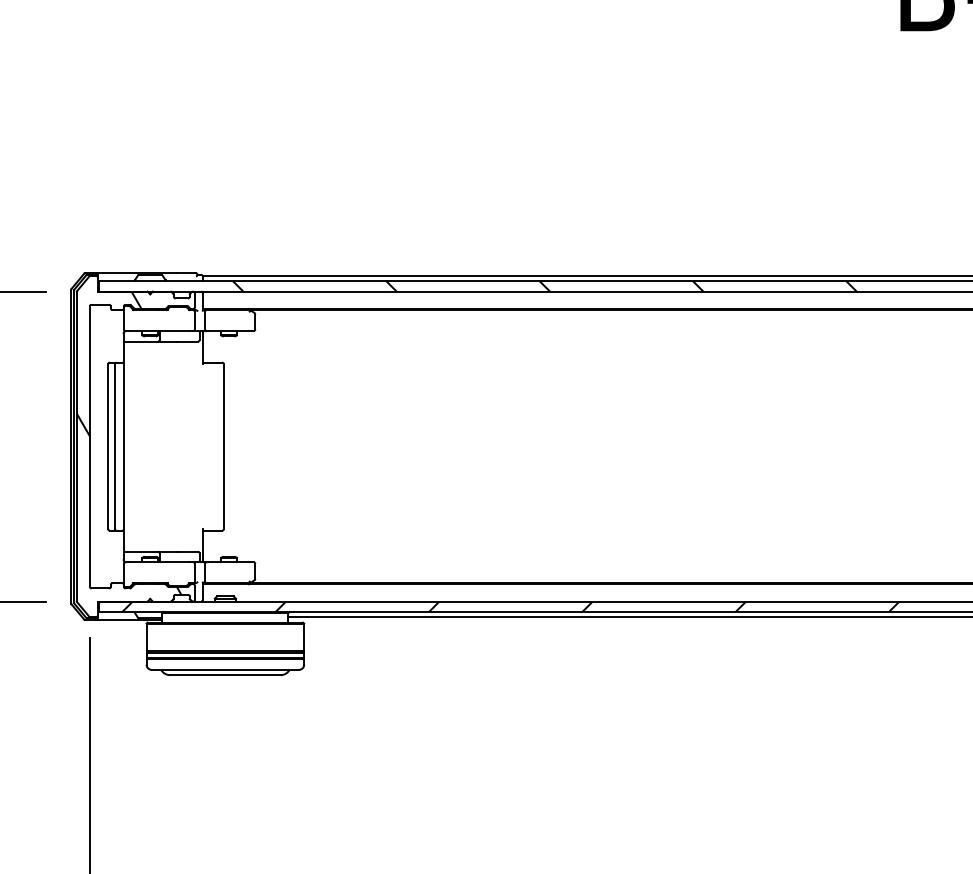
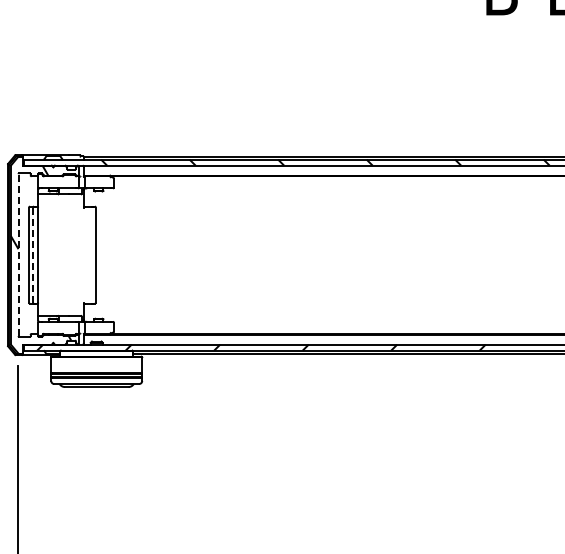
line: (89, 447) -> (18, 255), solid -> dashed
line: (115, 447) -> (33, 255), solid -> dashed

